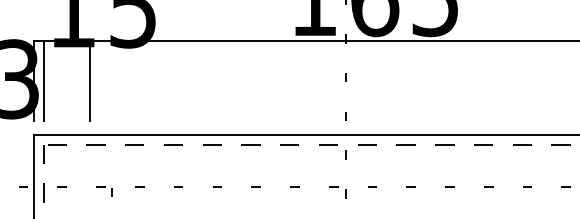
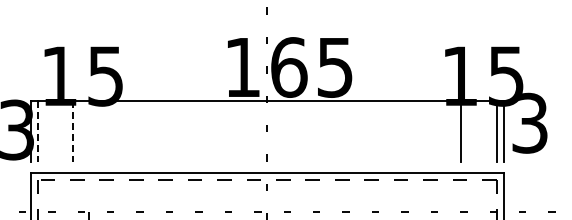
line: (43, 81) -> (37, 131), solid -> dashed
line: (89, 81) -> (72, 131), solid -> dashed

